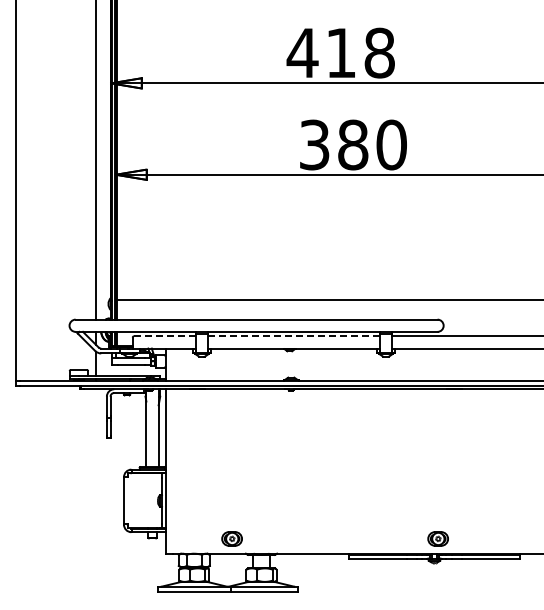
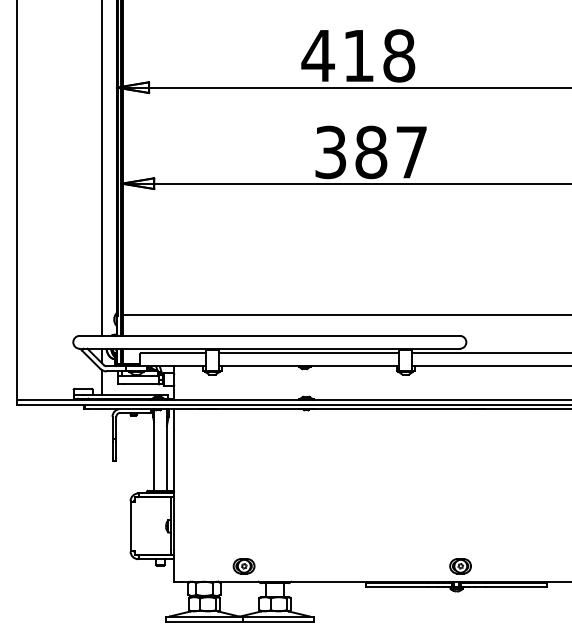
text: (391, 144) -> (411, 151), 380 -> 387
line: (164, 336) -> (173, 353), dashed -> solid
line: (294, 336) -> (309, 353), dashed -> solid

